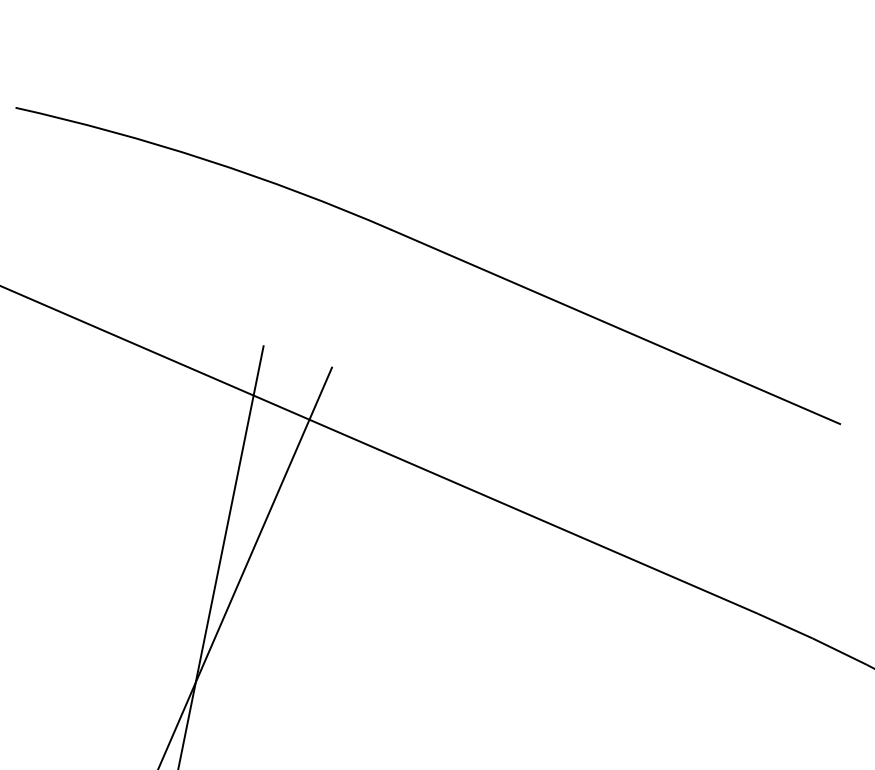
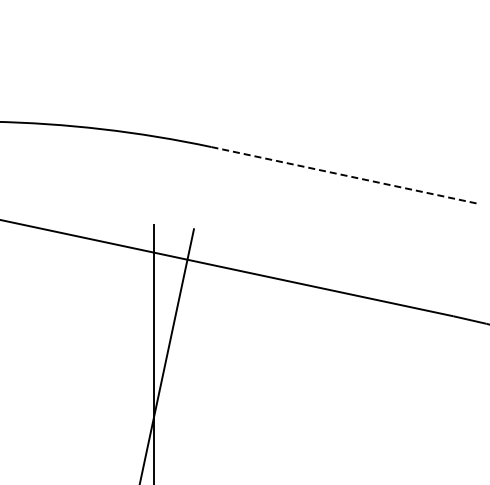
line: (617, 327) -> (345, 175), solid -> dashed

